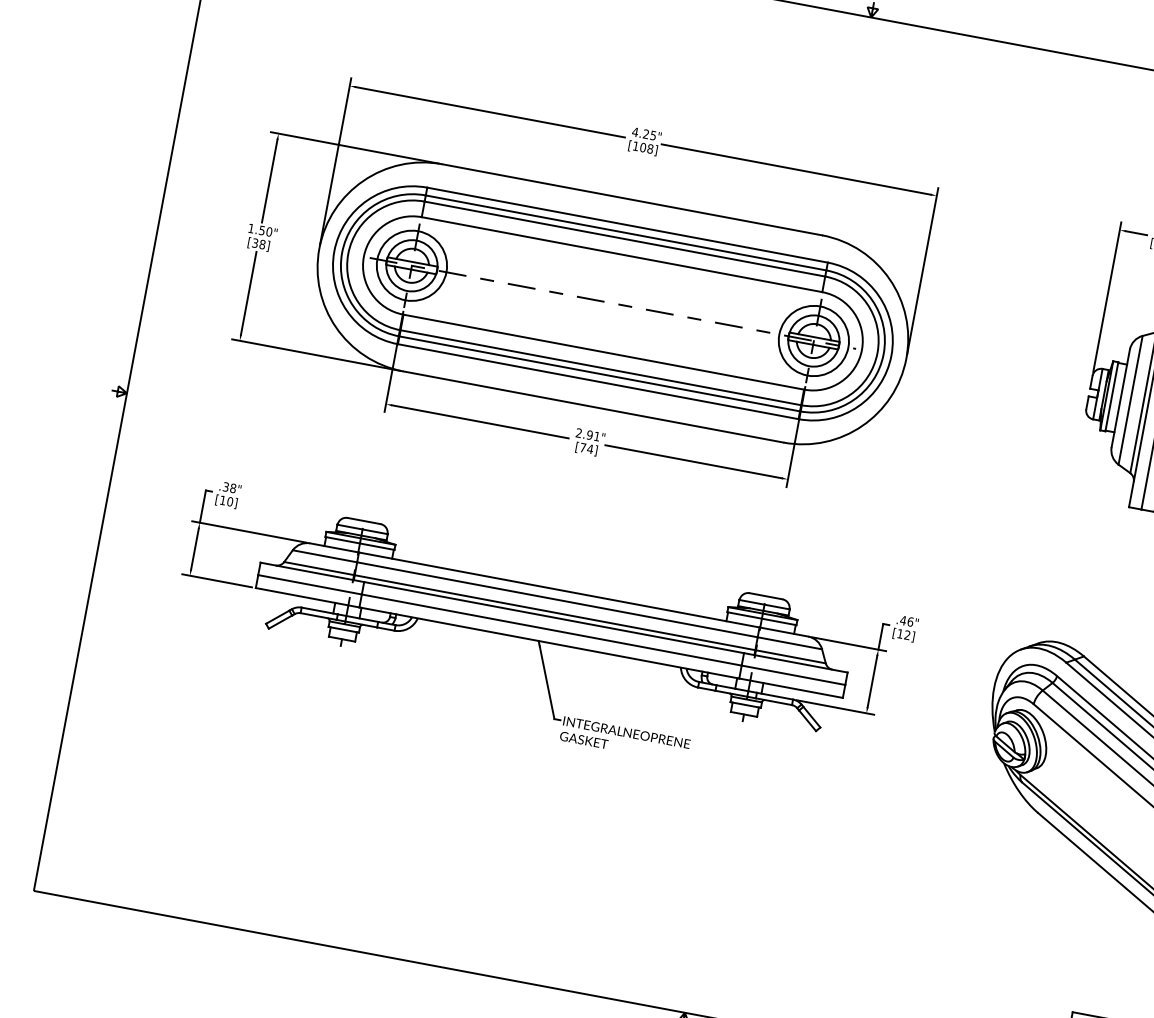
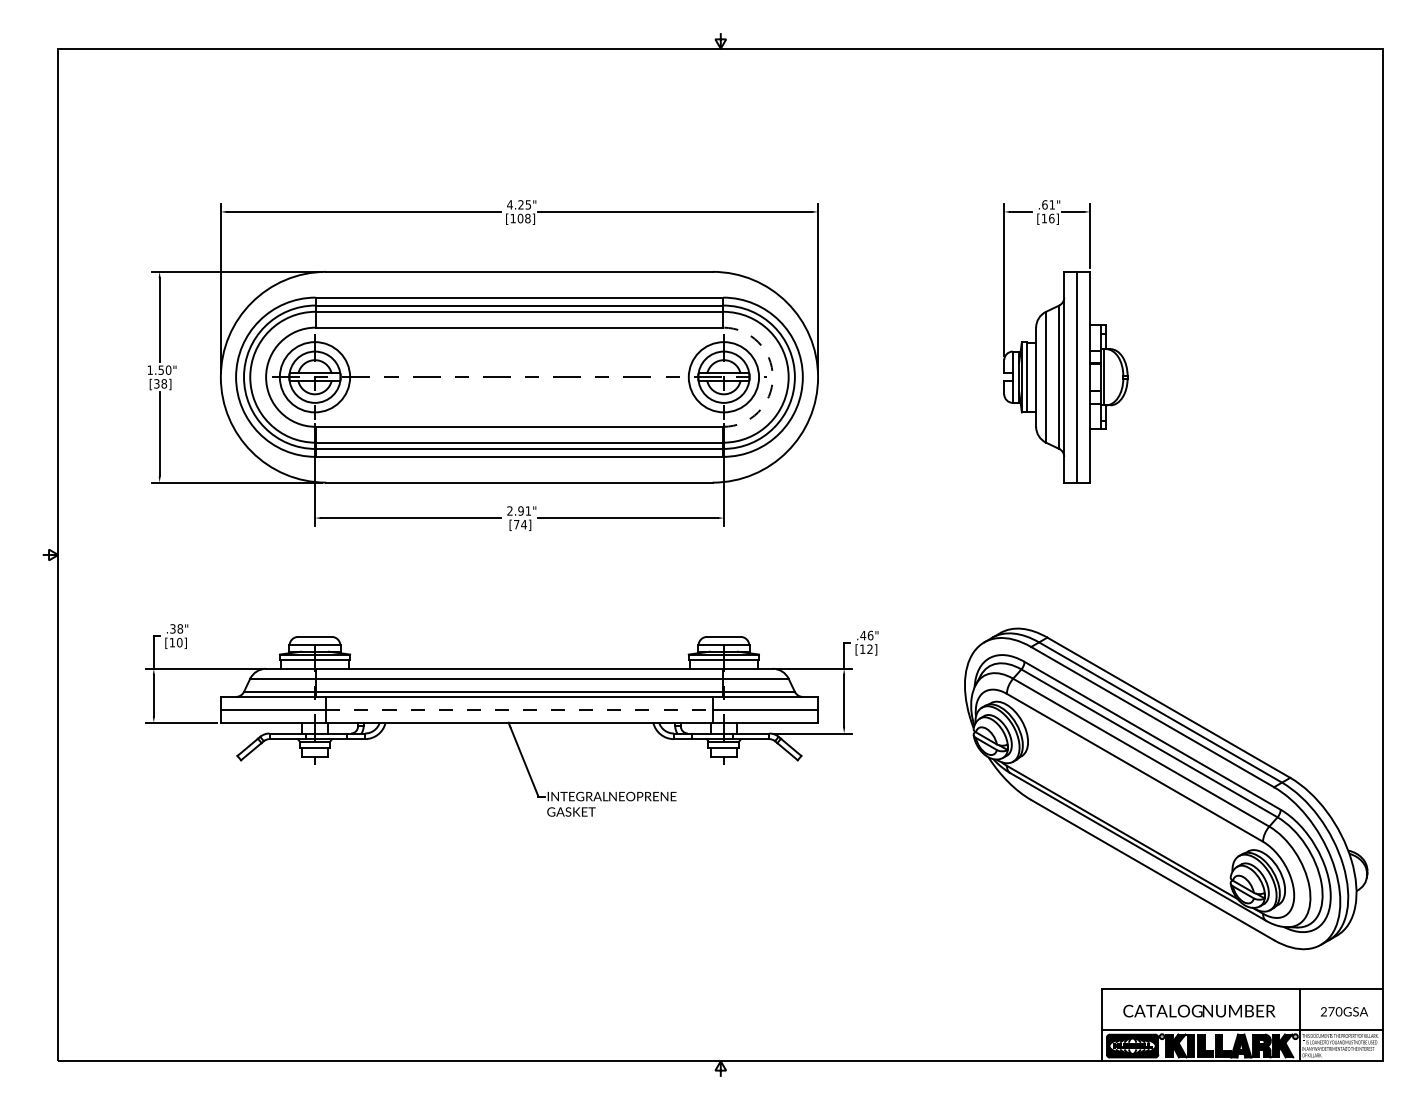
arc: (861, 350) -> (772, 377), solid -> dashed
line: (551, 629) -> (519, 709), solid -> dashed

